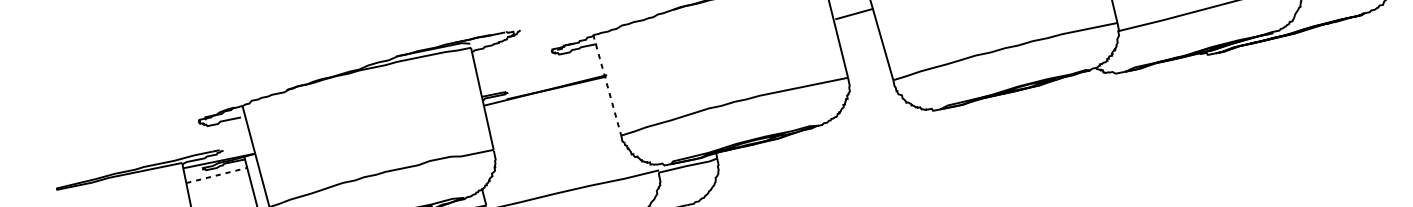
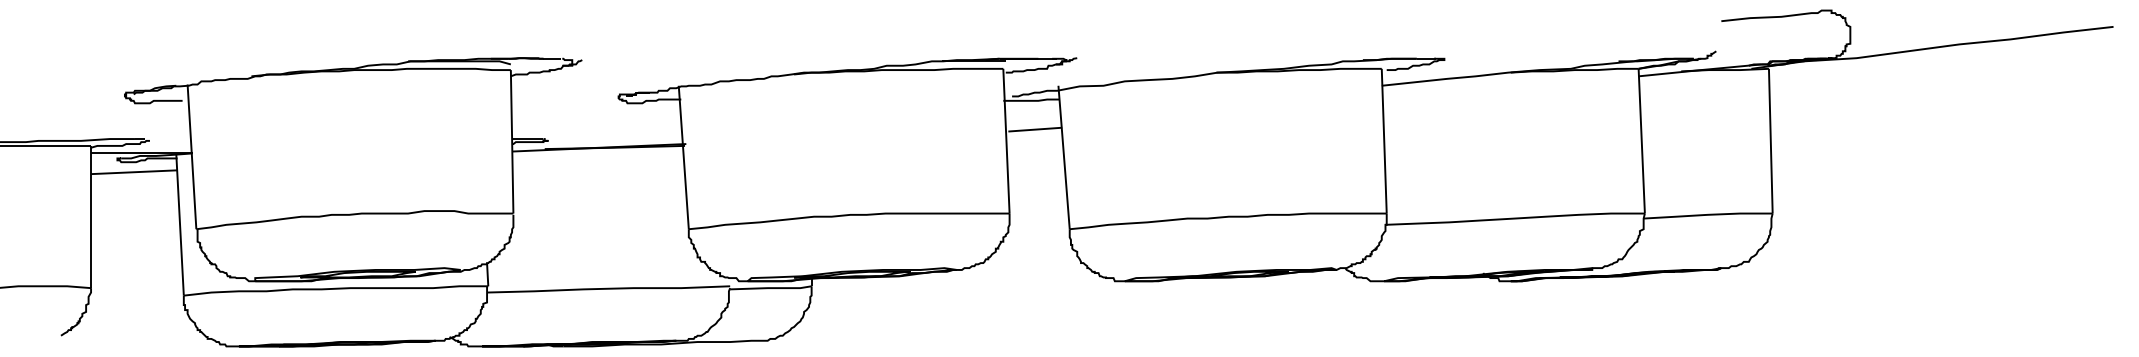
line: (607, 85) -> (683, 157), dashed -> solid
line: (217, 175) -> (134, 172), dashed -> solid

